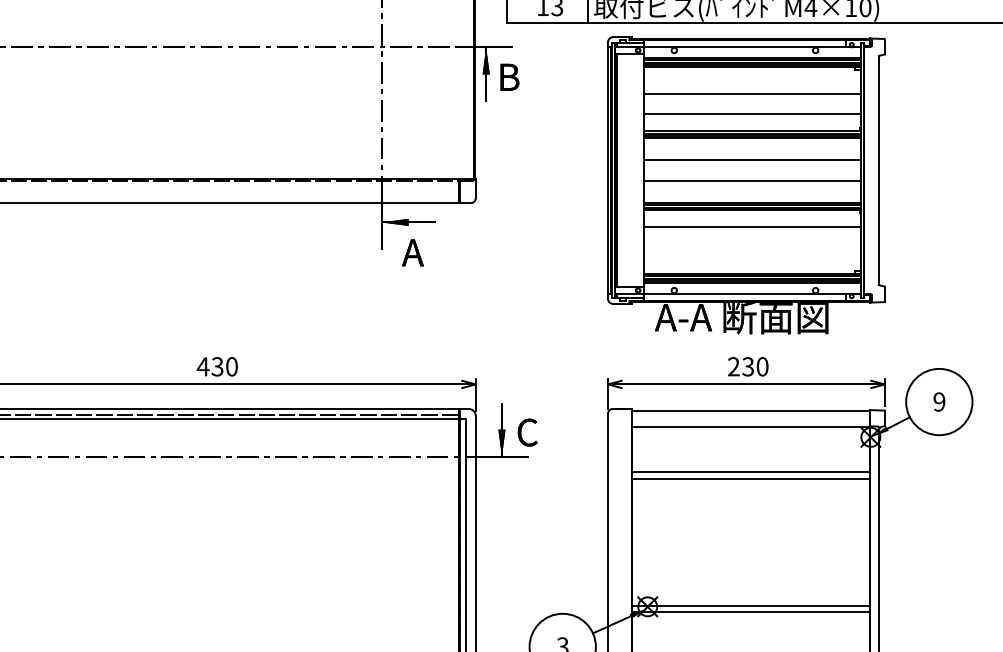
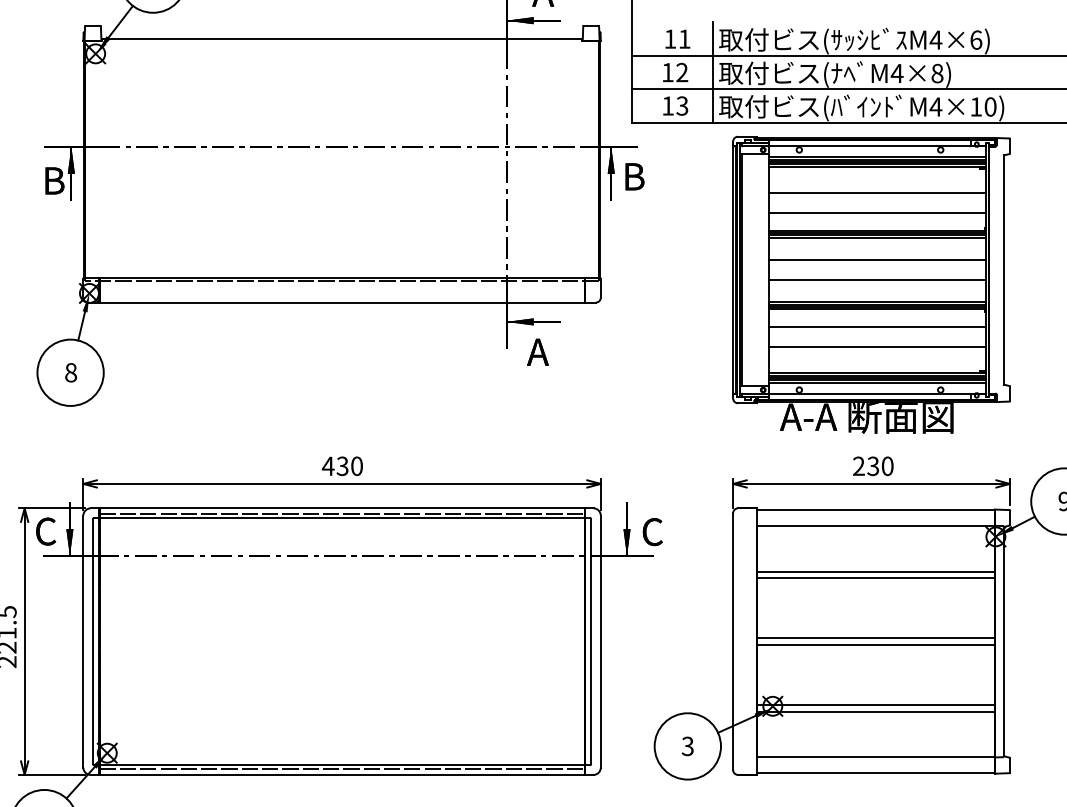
line: (752, 248) -> (877, 347), added
line: (750, 539) -> (875, 638), added
line: (750, 545) -> (875, 644), added

